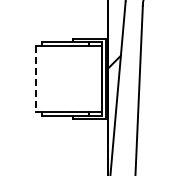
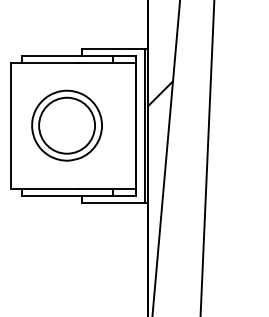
line: (36, 78) -> (11, 124), dashed -> solid
part: (65, 78) -> (67, 124), added

